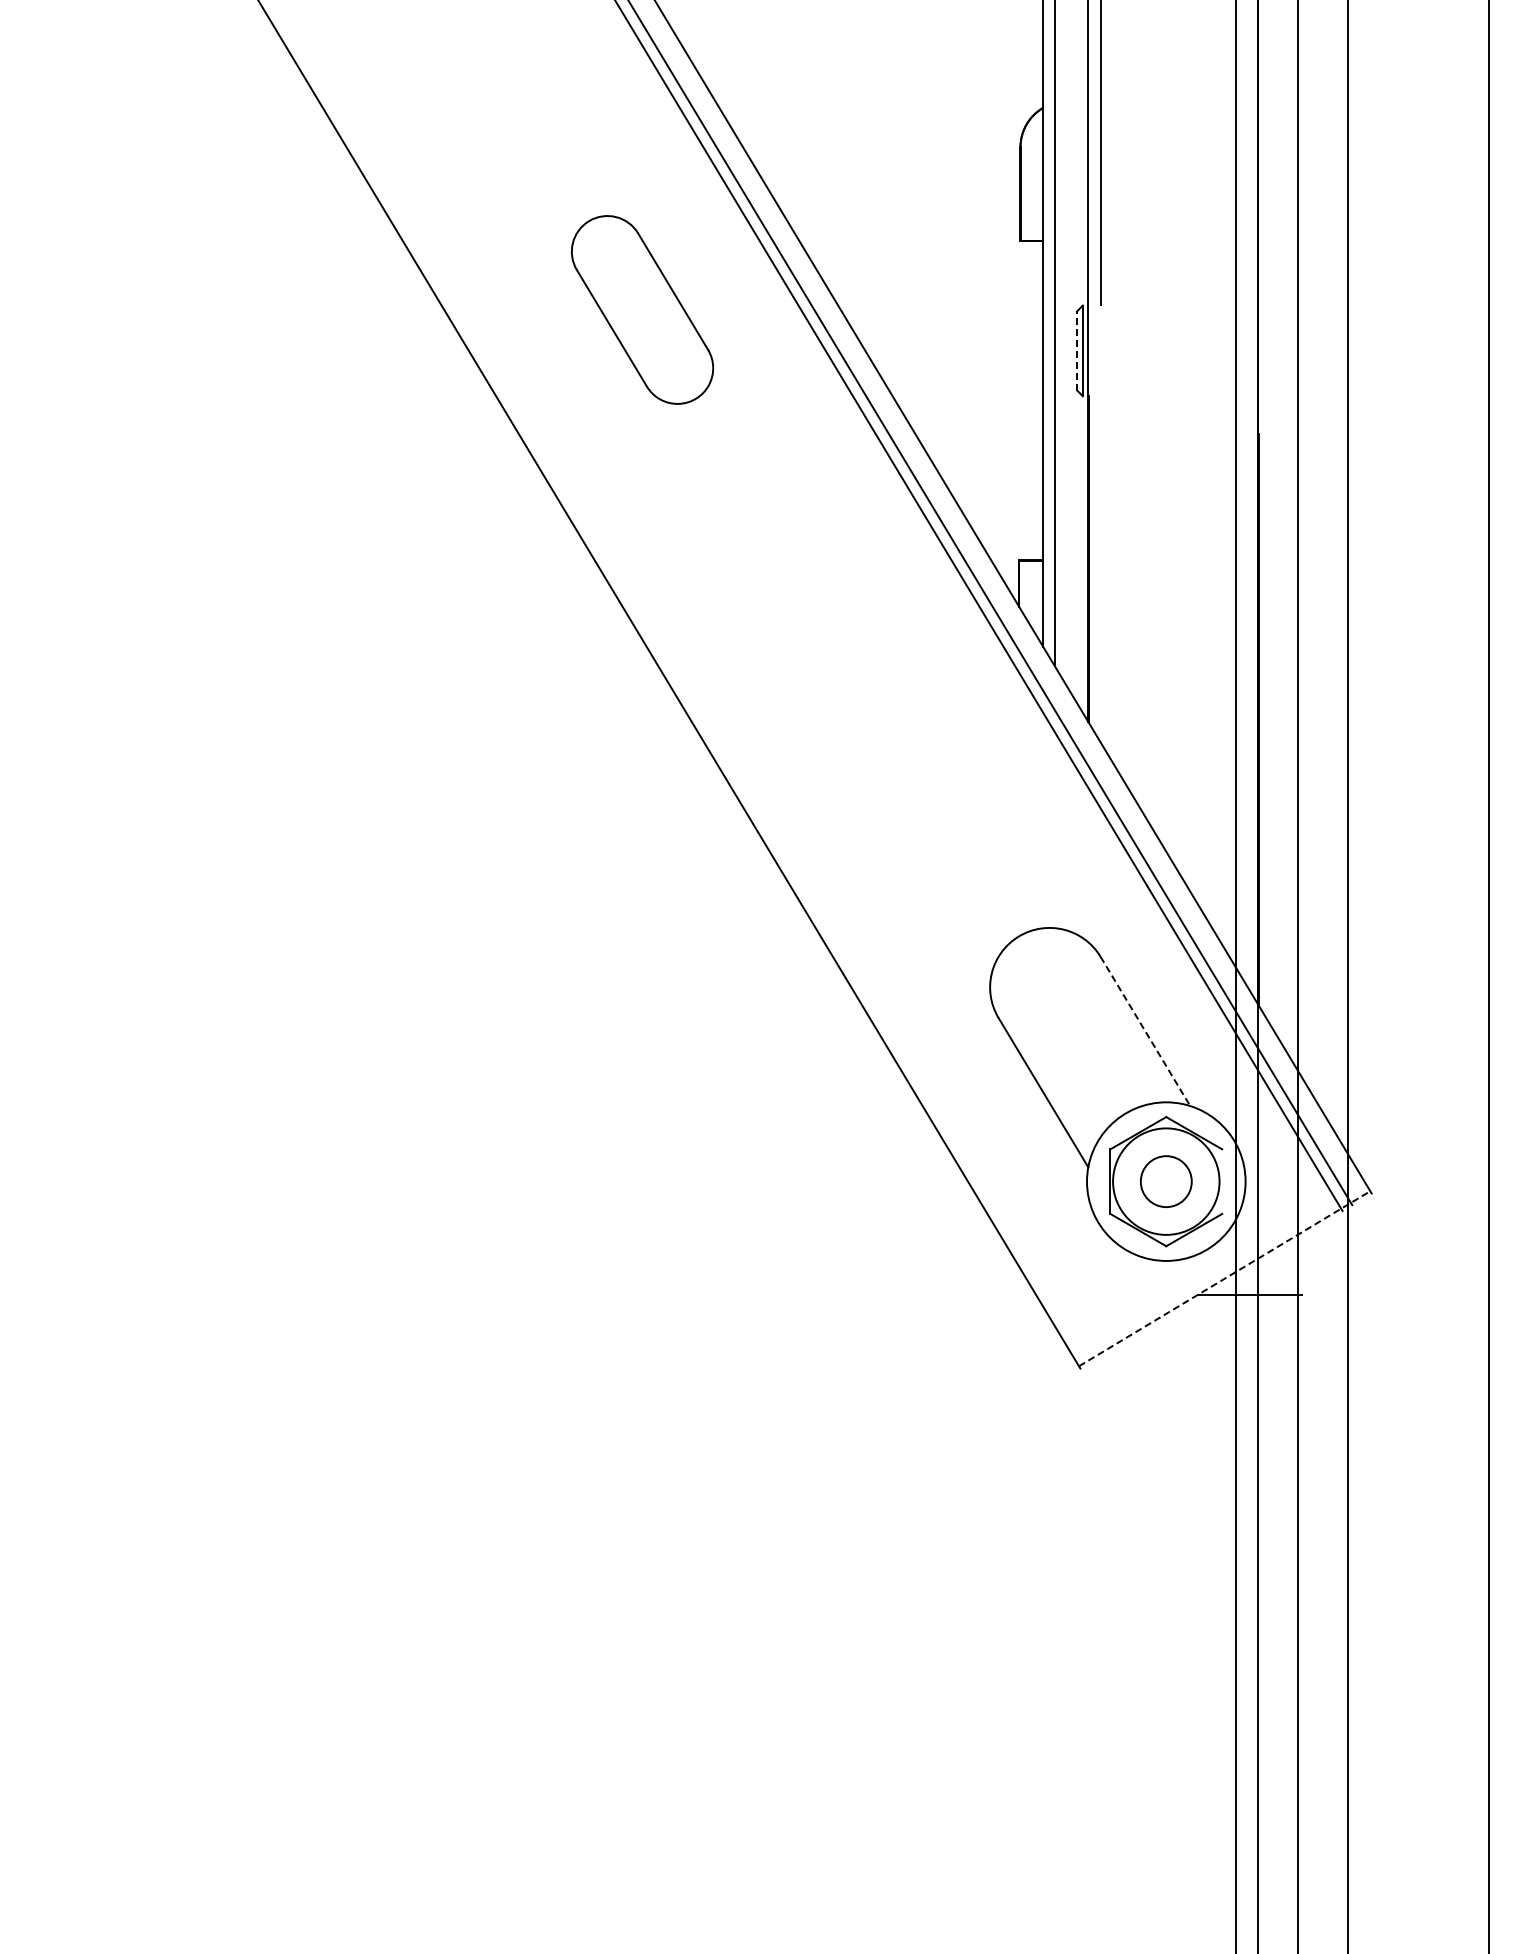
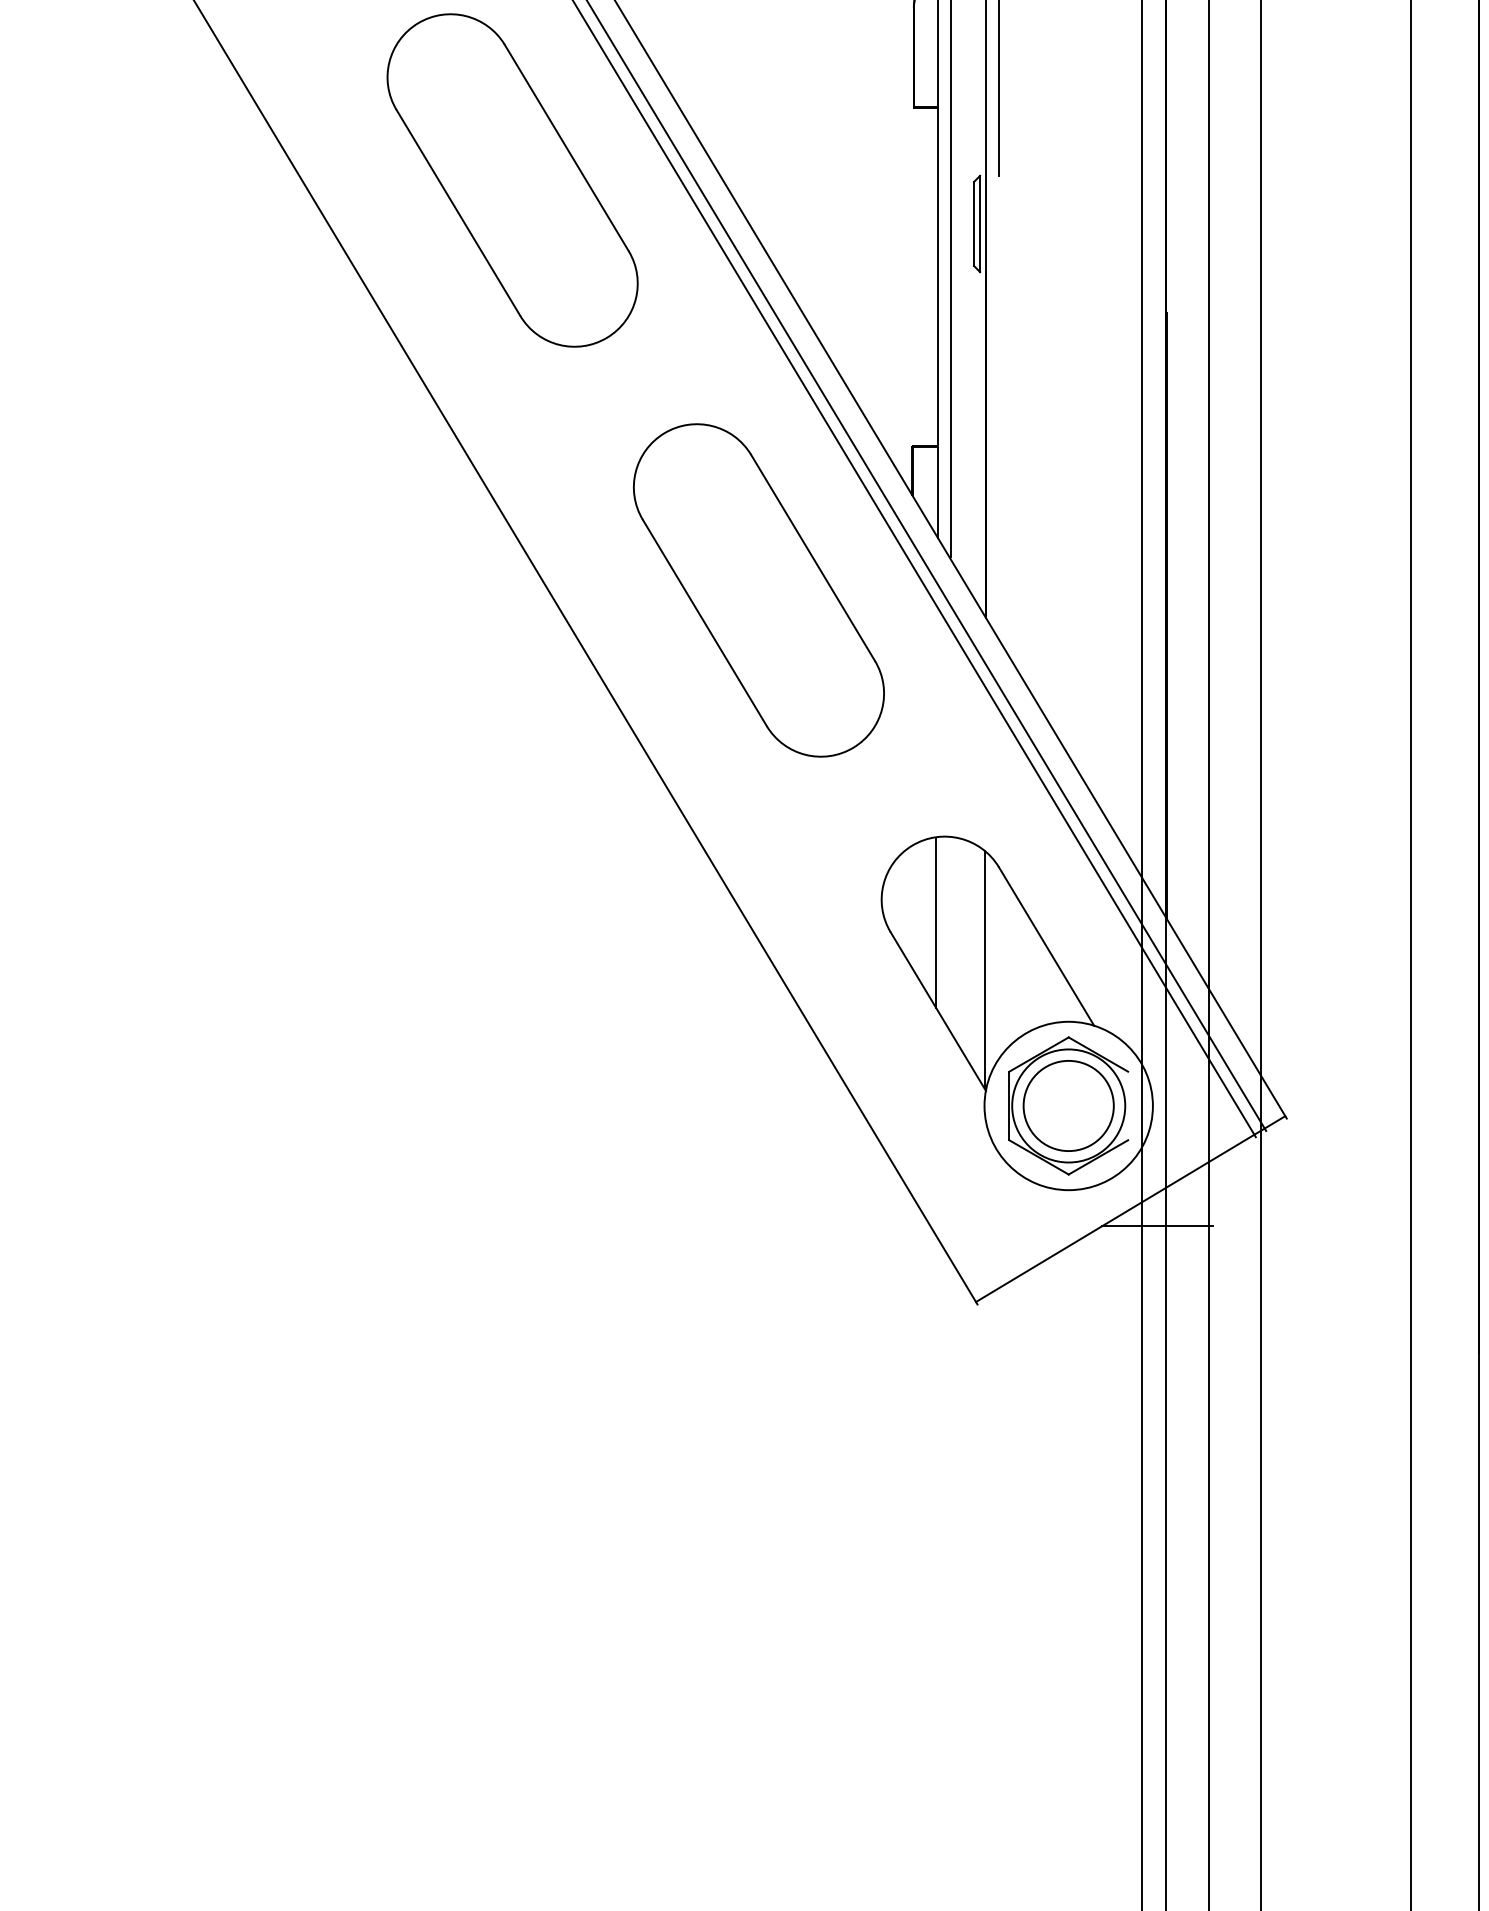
part: (642, 309) -> (512, 180), size x1.67
line: (1077, 350) -> (974, 223), dashed -> solid
part: (874, 695) -> (758, 589), added
line: (1041, 1009) -> (936, 923), added
line: (1145, 1031) -> (1046, 946), dashed -> solid
line: (1087, 1053) -> (985, 969), added
circle: (1165, 1181) -> (1067, 1105), size x1.67
line: (1224, 1278) -> (1130, 1208), dashed -> solid

